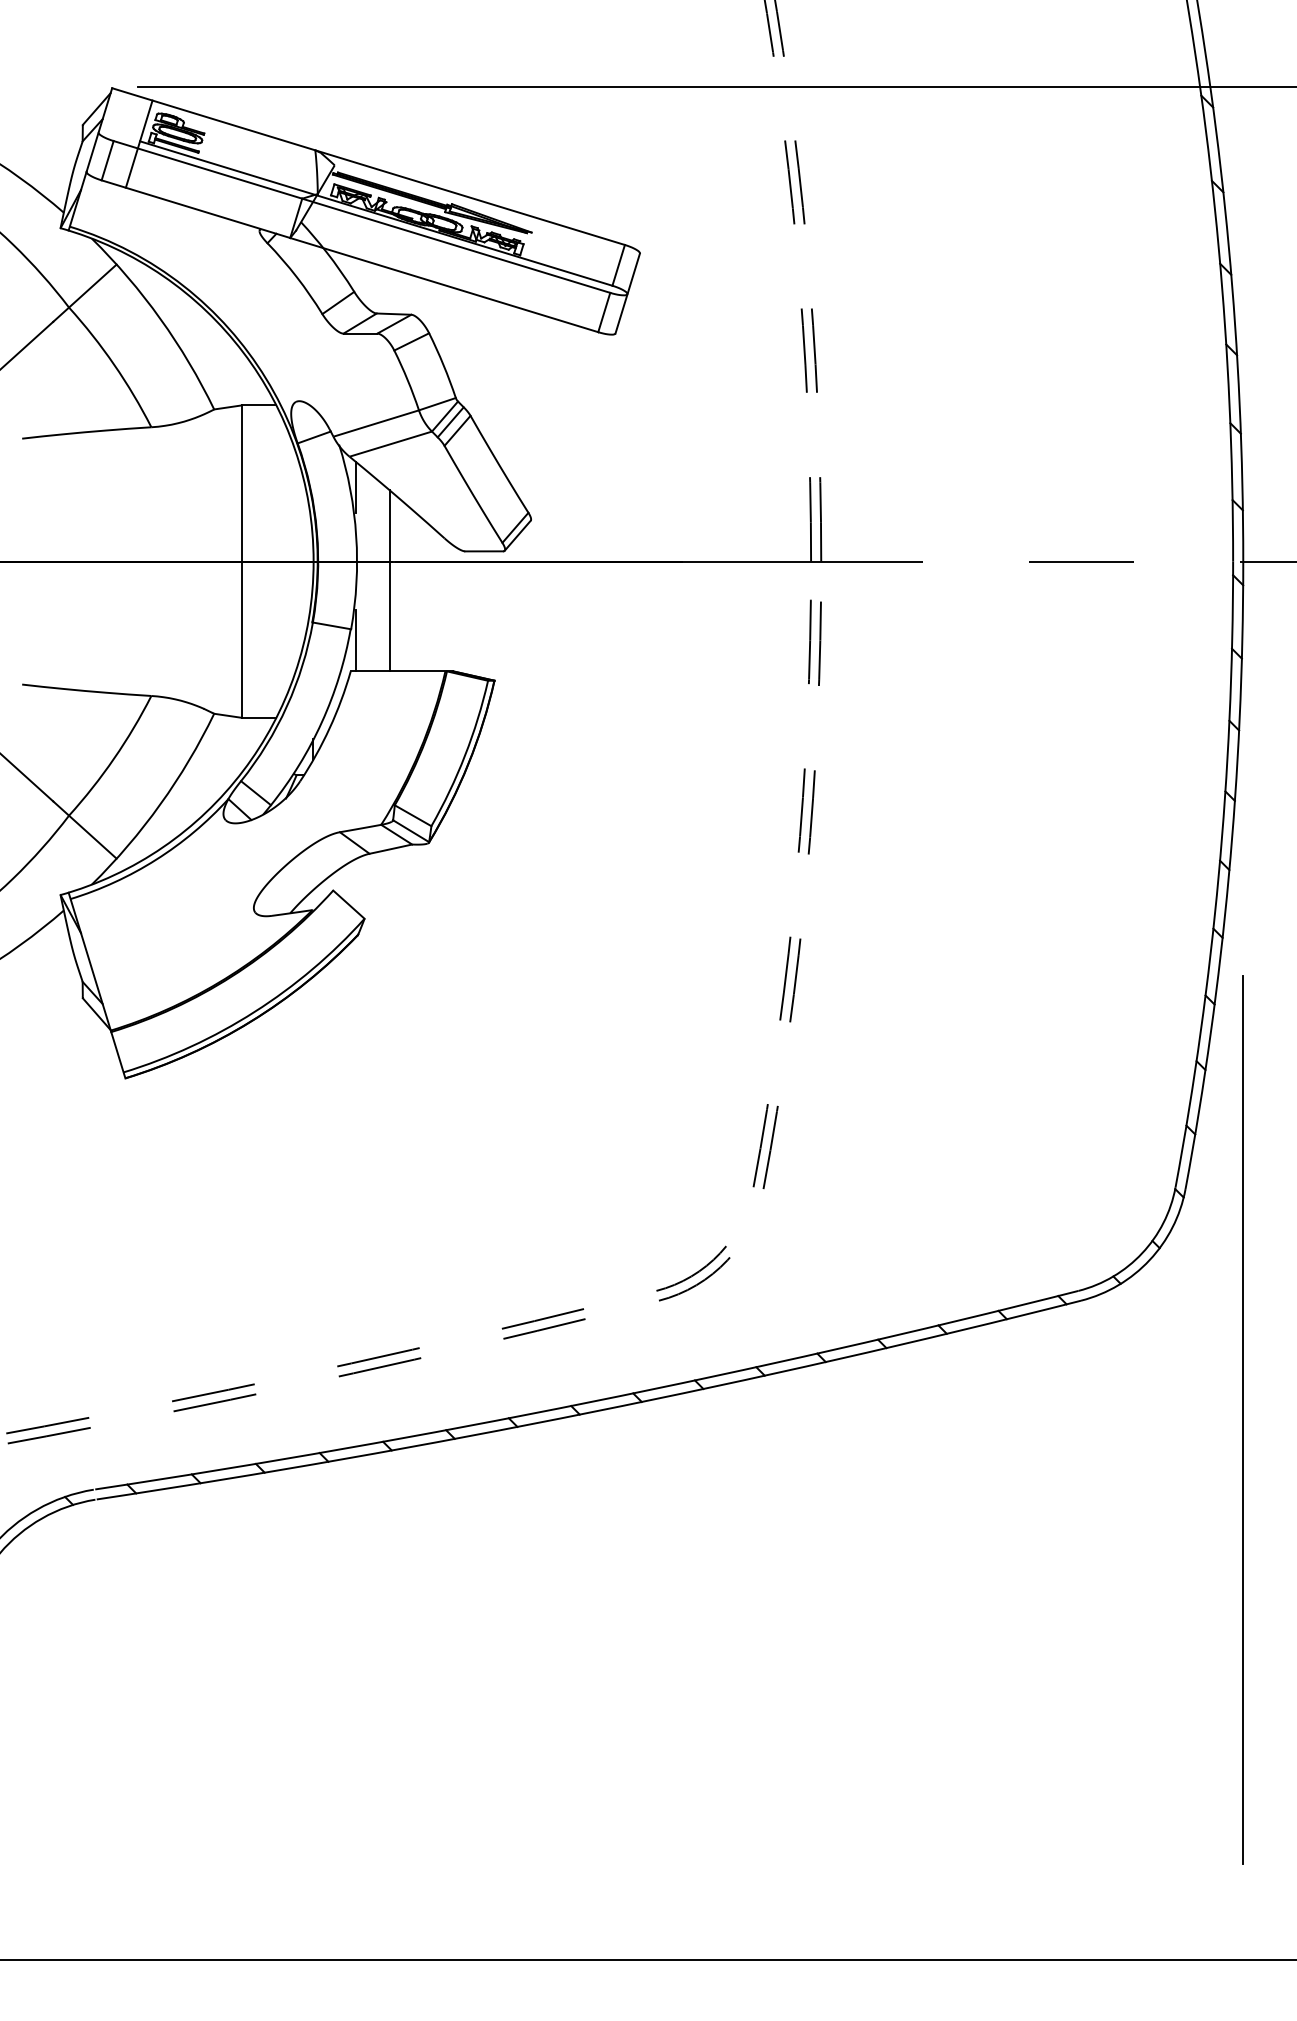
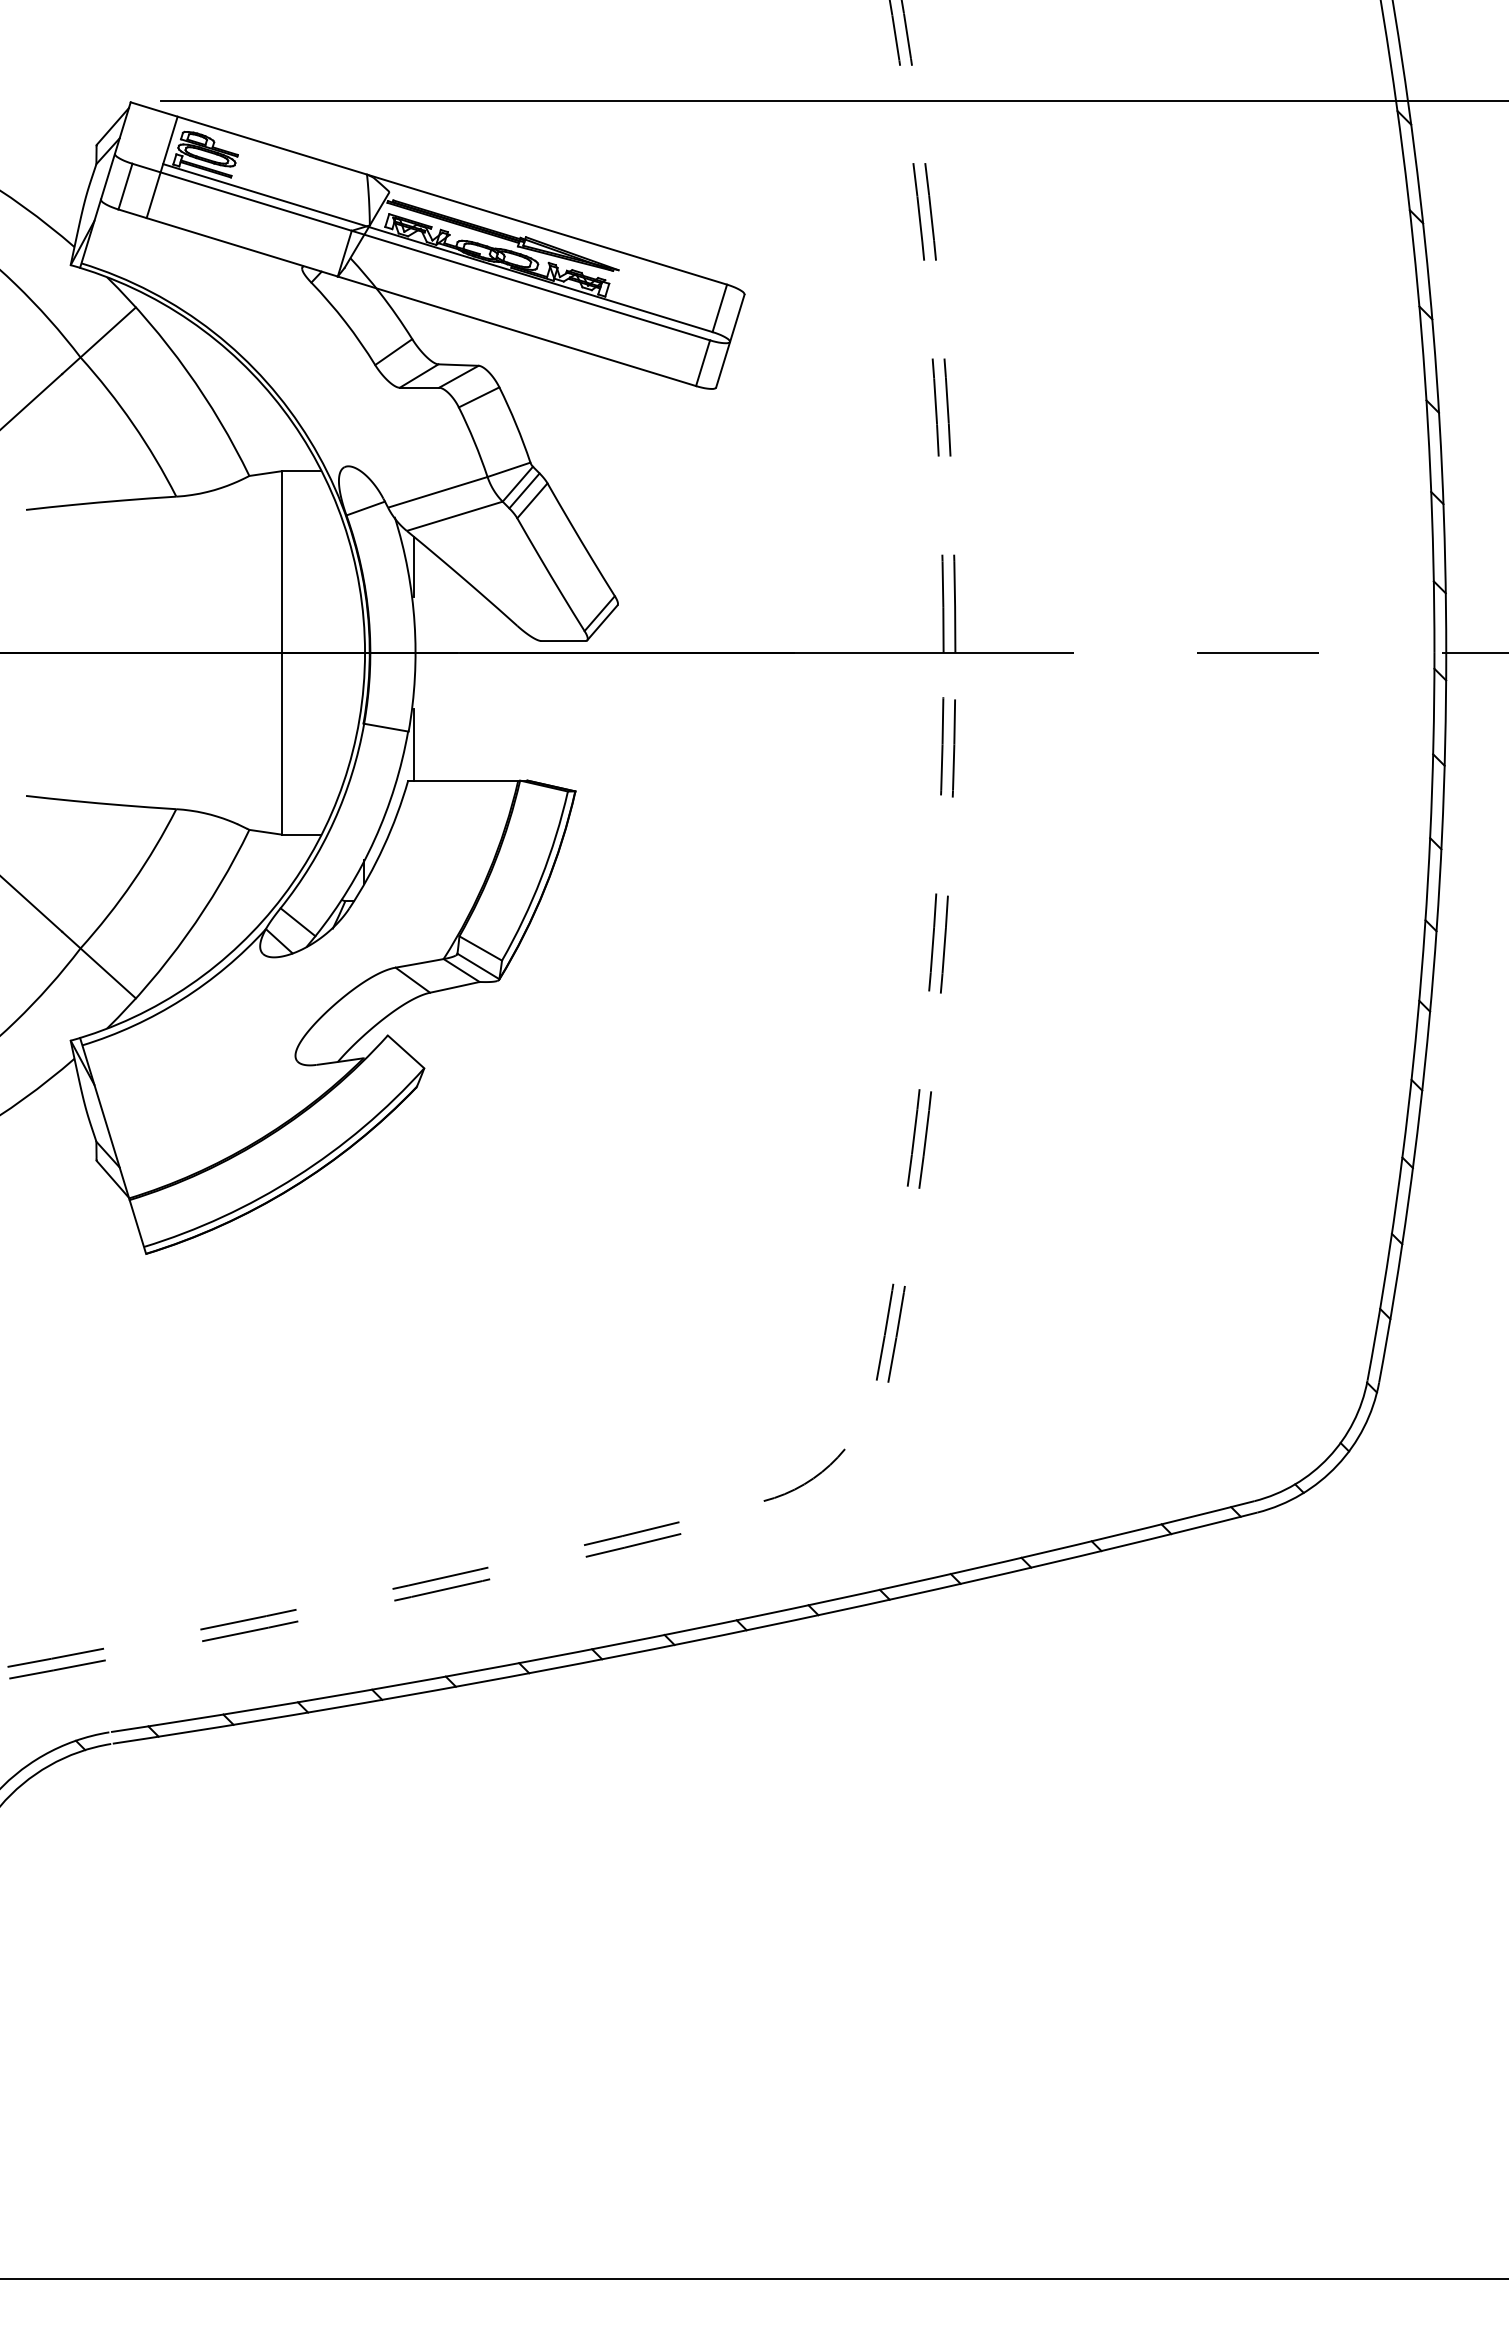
line: (389, 581) -> (453, 675), removed
arc: (695, 1284) -> (809, 1493), removed
line: (1242, 1419) -> (1445, 1650), removed

